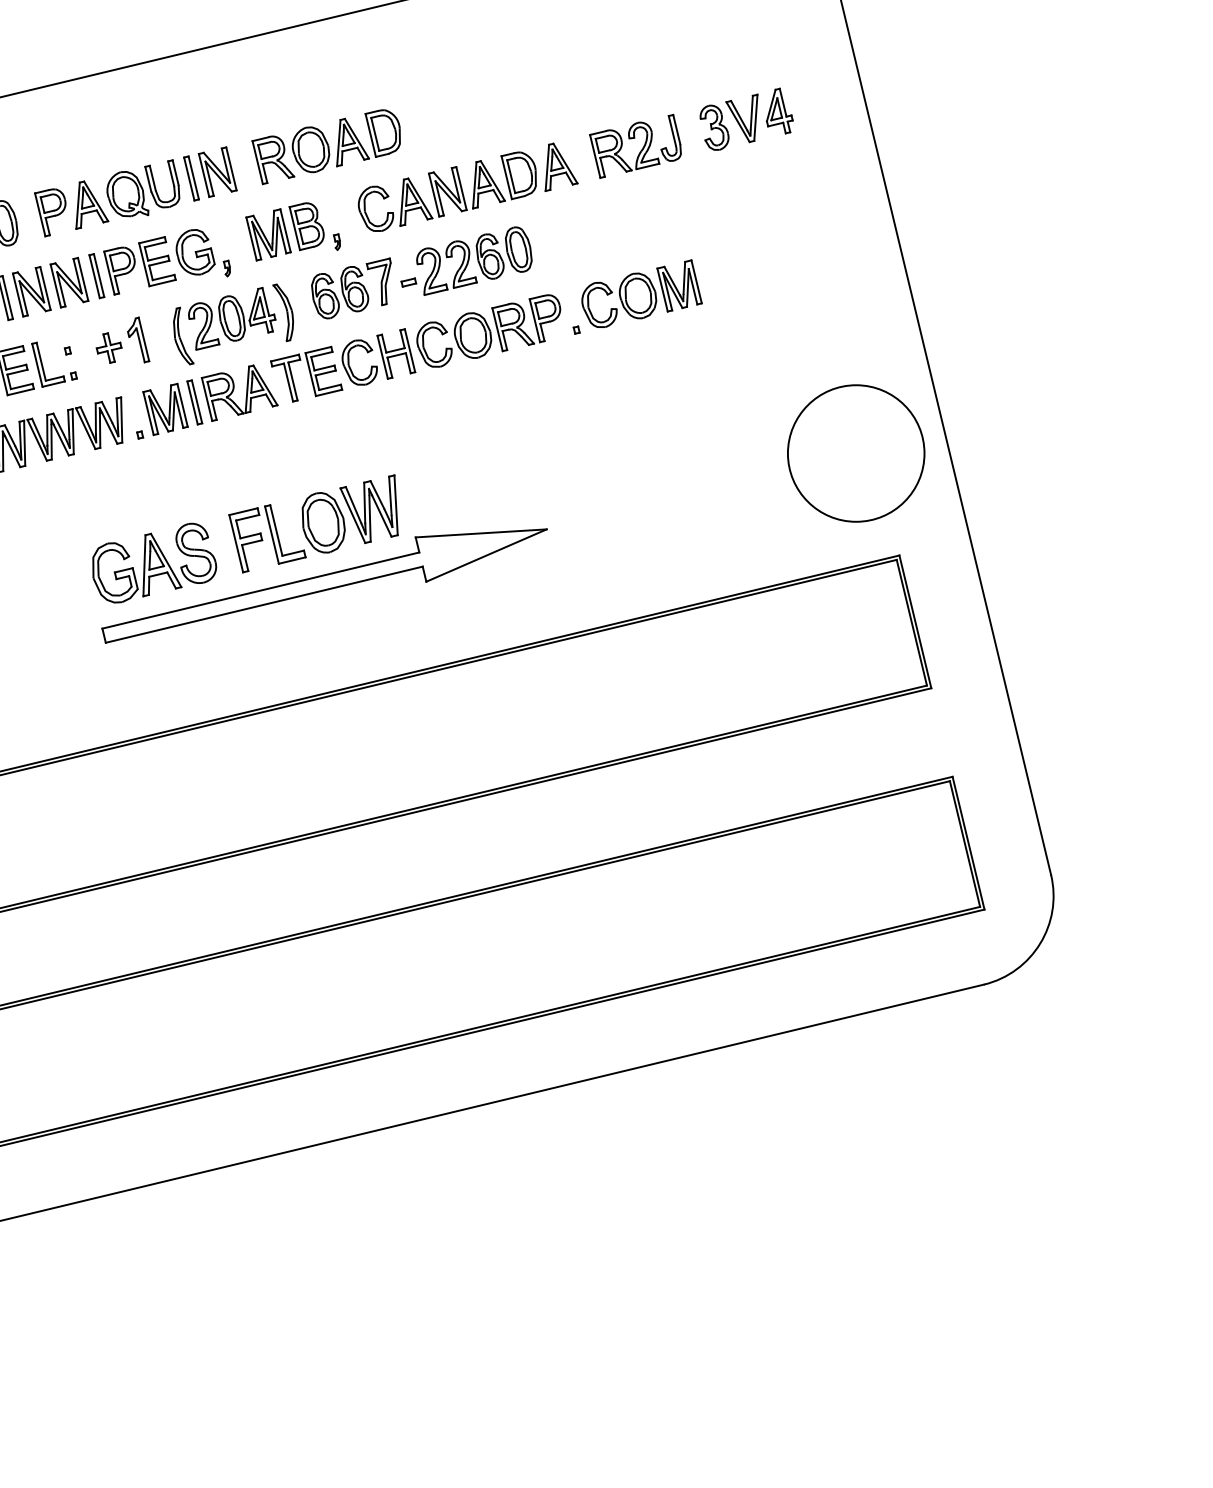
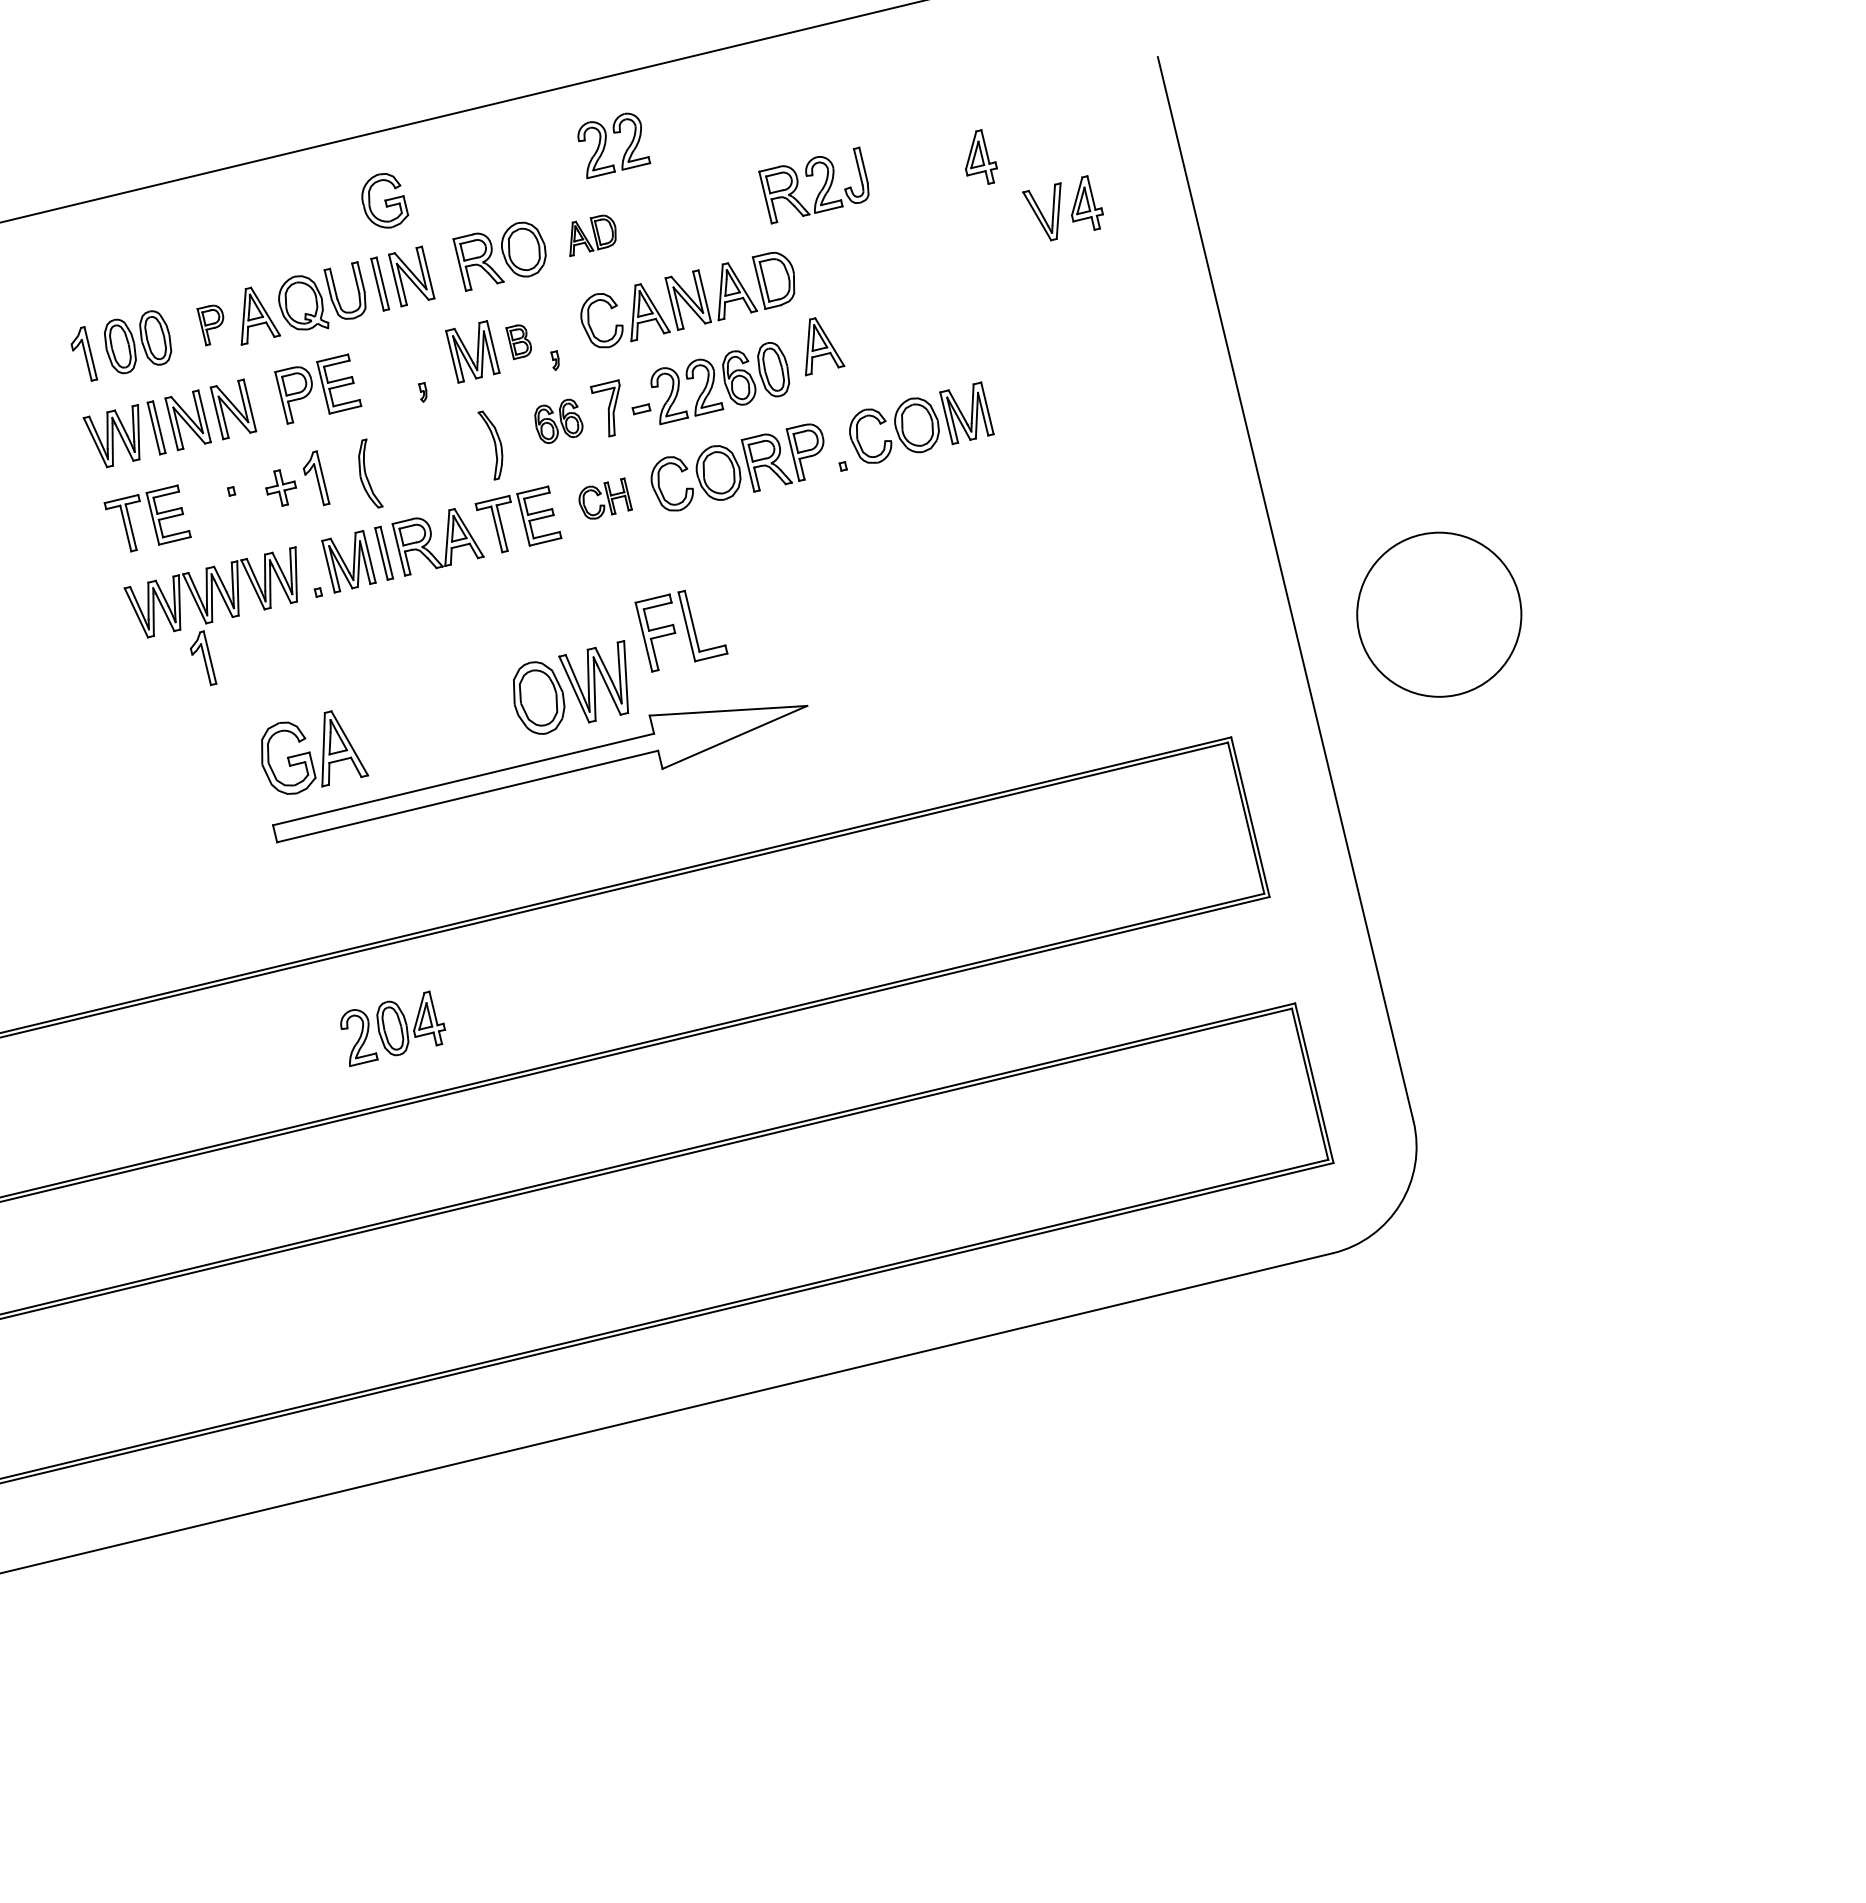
part: (379, 61) -> (606, 143), added
part: (691, 72) -> (981, 156), added
part: (714, 127) -> (1008, 222), removed
part: (368, 138) -> (592, 235), size x0.6
part: (640, 151) -> (819, 191), moved
part: (561, 167) -> (825, 346), moved
part: (50, 212) -> (210, 325), size x0.7
part: (306, 227) -> (518, 342), size x0.6
part: (195, 252) -> (385, 200), moved
part: (96, 276) -> (266, 401), removed
part: (339, 292) -> (558, 421), size x0.7
part: (232, 318) -> (393, 1028), moved
part: (378, 356) -> (605, 498), size x0.6
part: (43, 367) -> (202, 511), removed
circle: (856, 453) -> (1439, 614), moved
part: (44, 489) -> (203, 658), added
part: (267, 538) -> (681, 630), moved
part: (195, 553) -> (385, 734), removed

